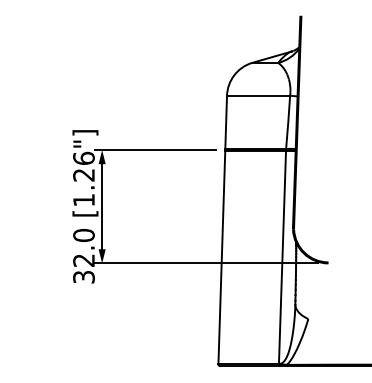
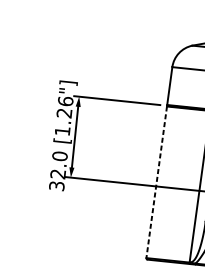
line: (221, 257) -> (156, 182), solid -> dashed

